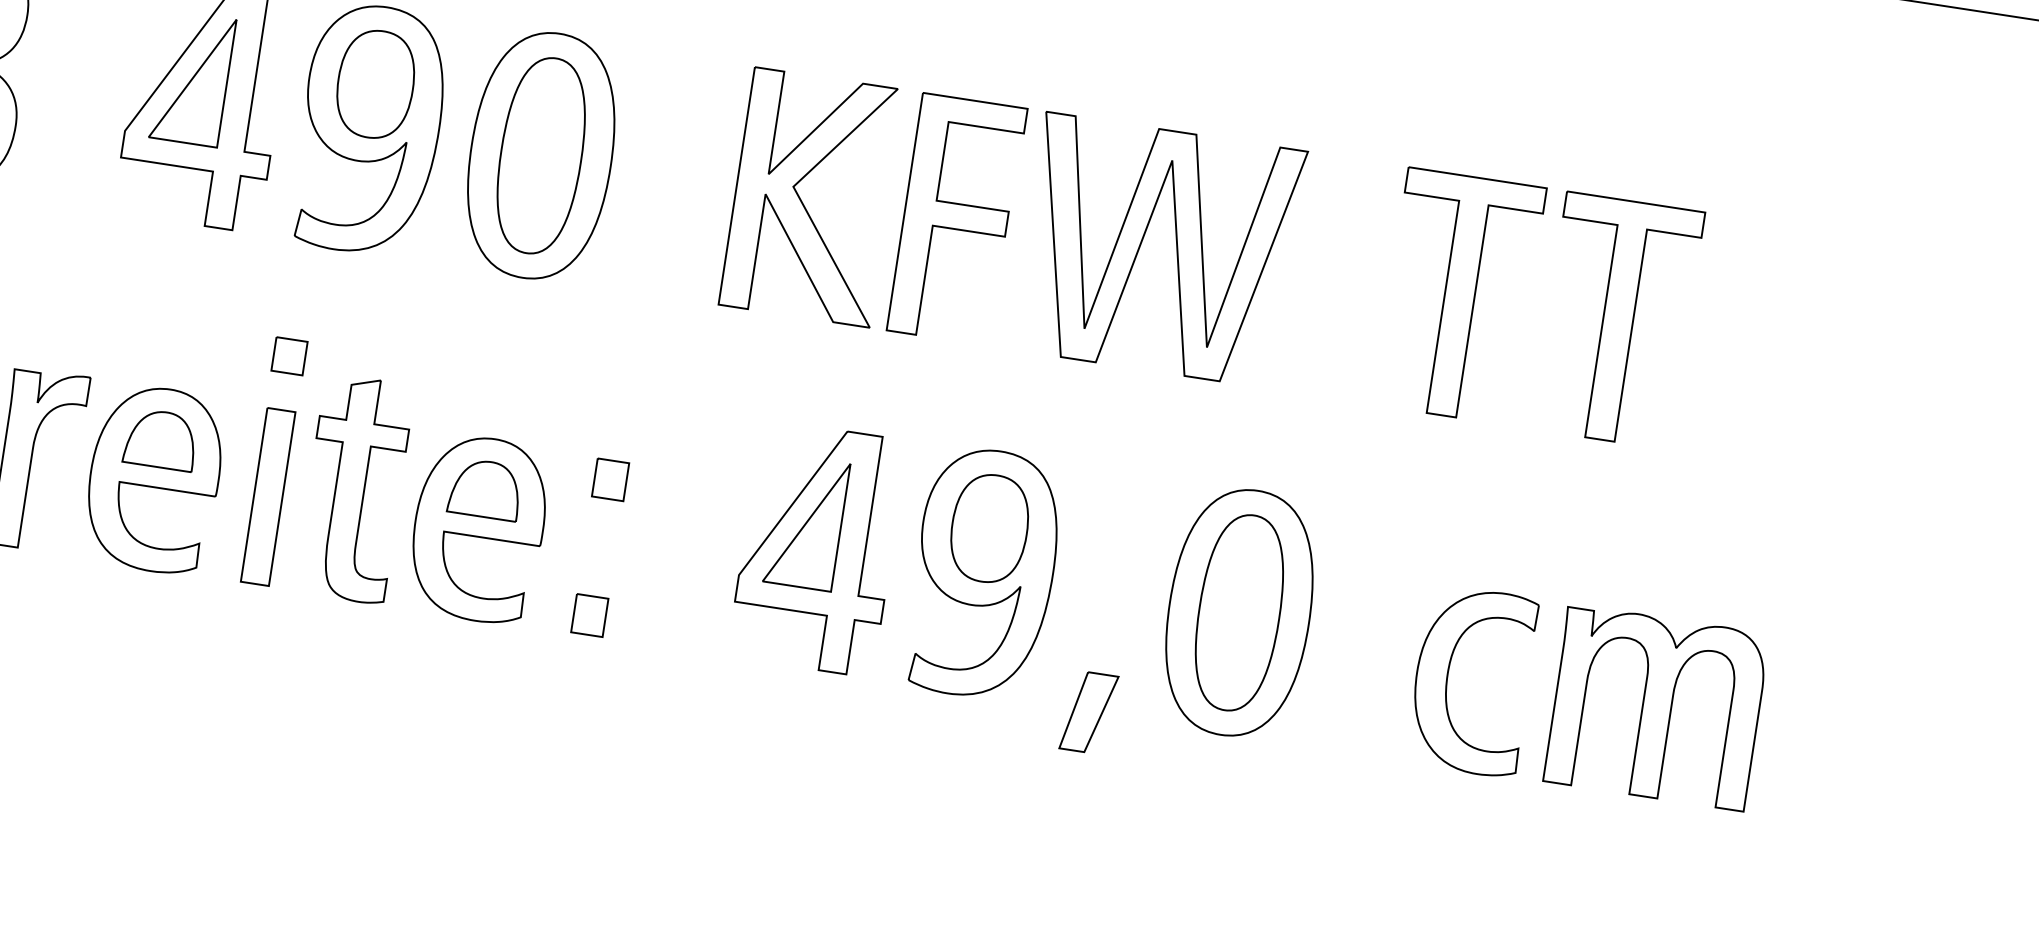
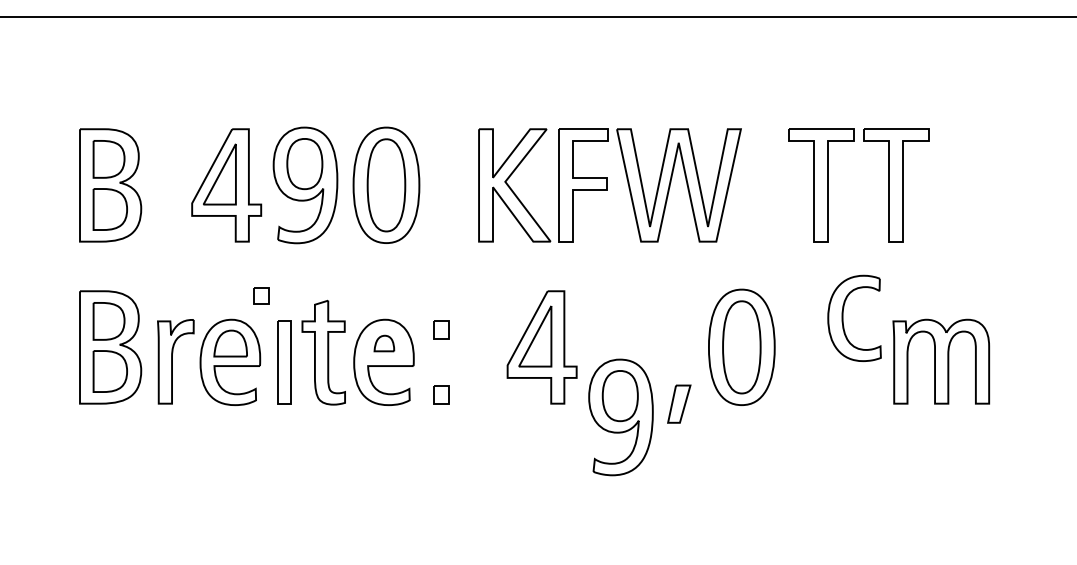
part: (290, 355) -> (261, 295), moved
part: (485, 489) -> (384, 343), size x0.6
part: (983, 573) -> (620, 417), moved
part: (1449, 675) -> (843, 317), moved

